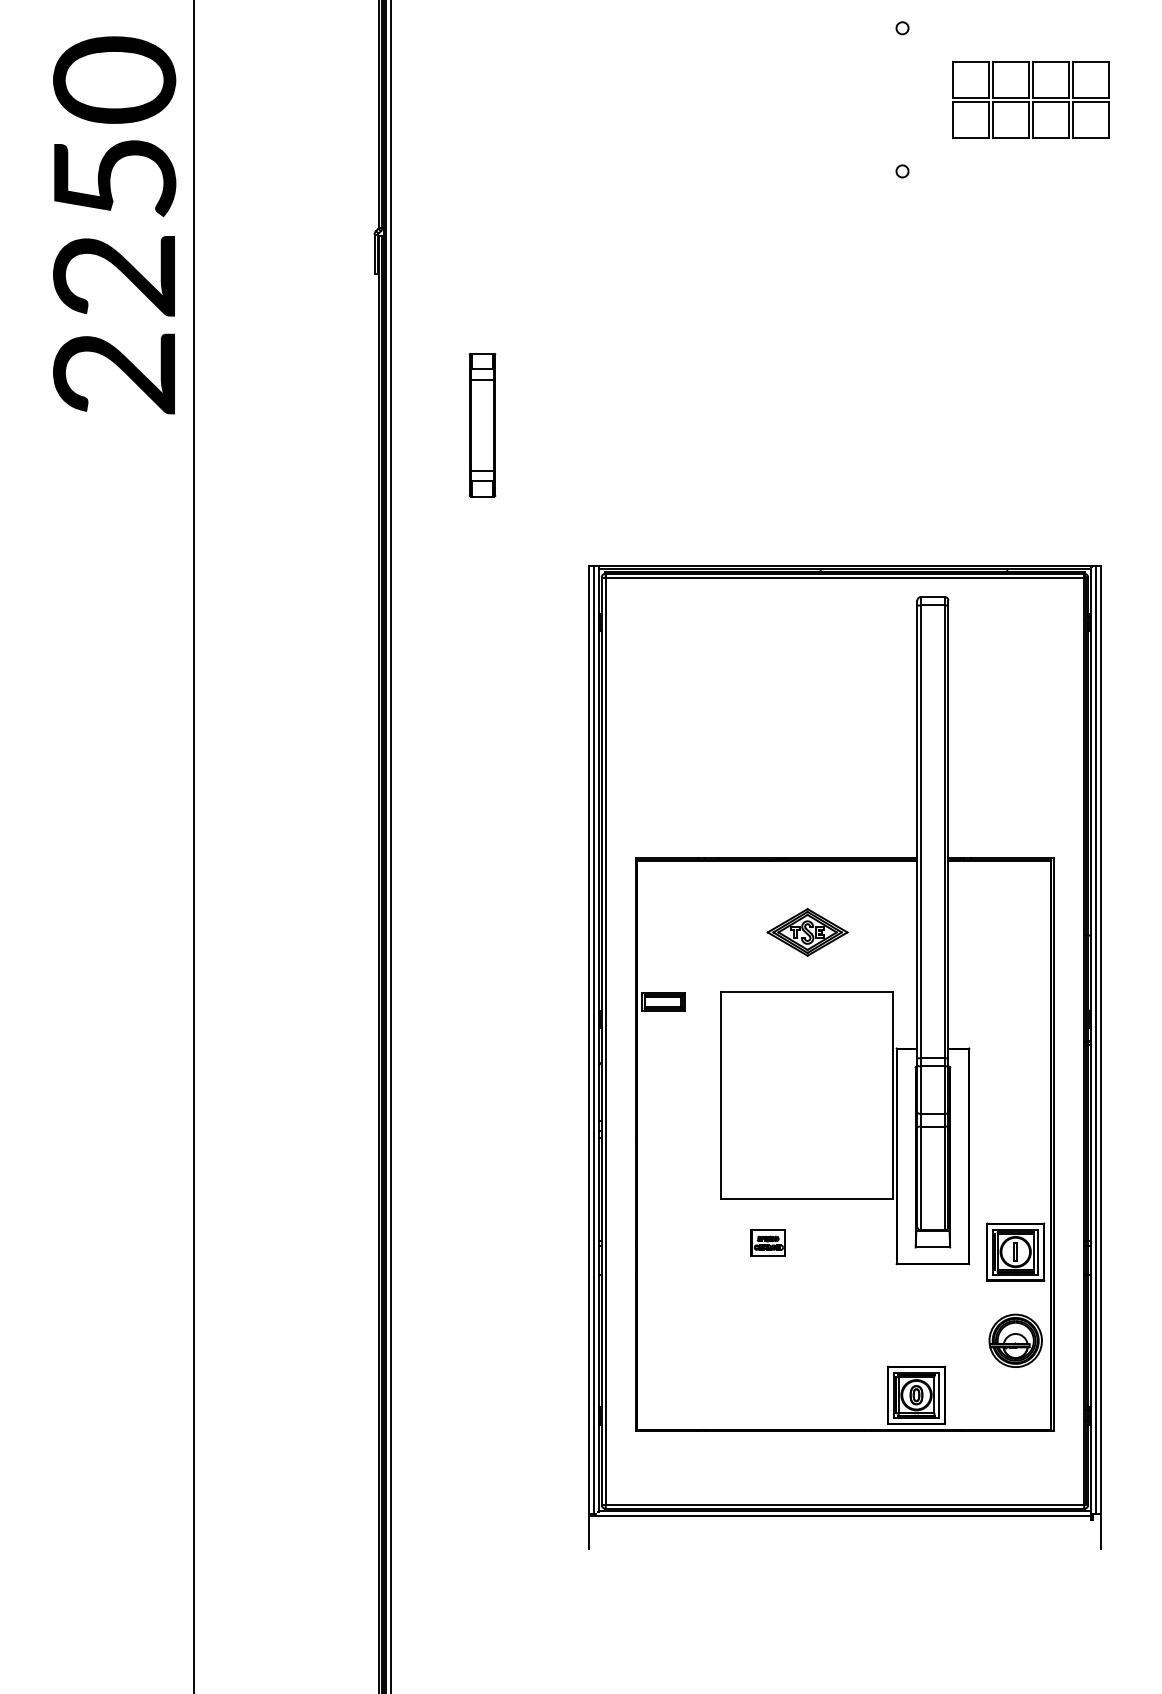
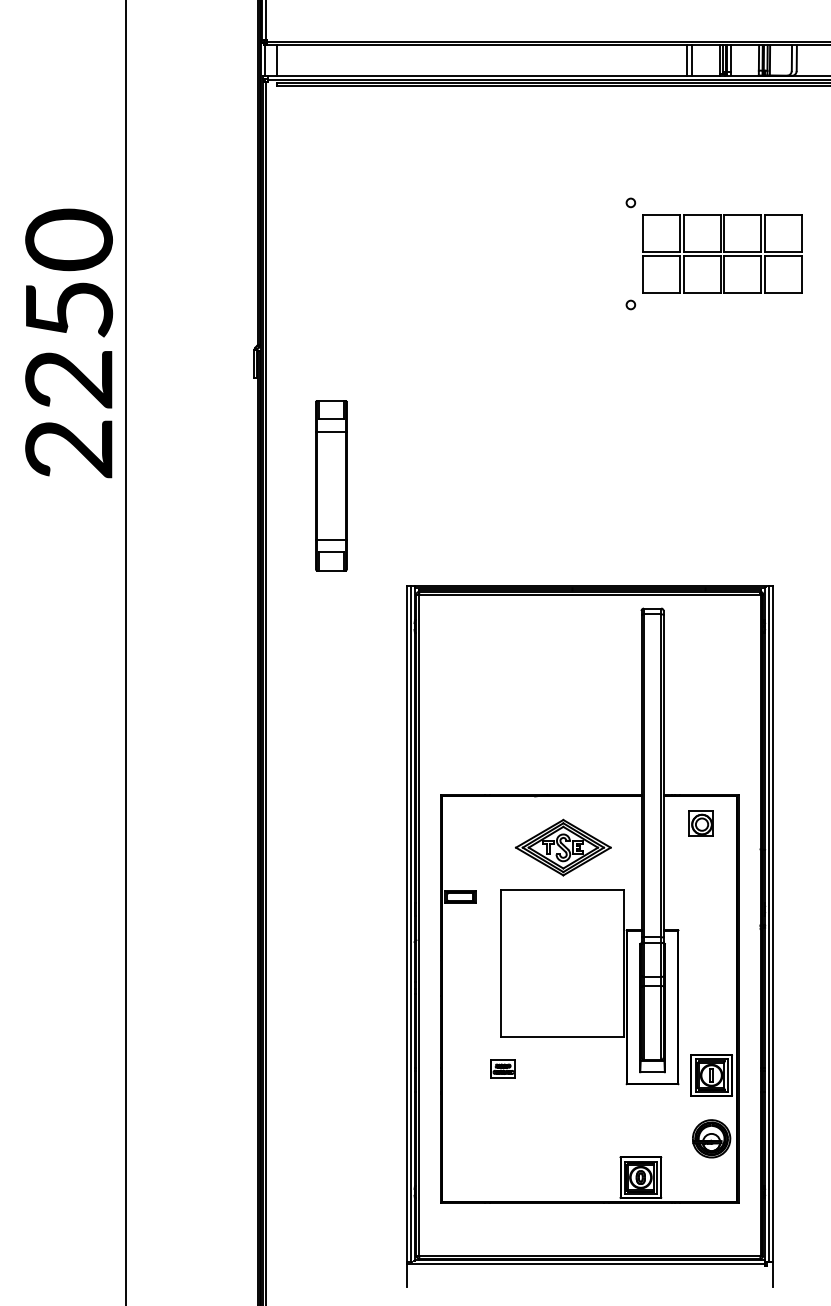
part: (1031, 99) -> (722, 253), size x1.43
part: (482, 424) -> (331, 485), size x1.67
part: (1000, 898) -> (700, 823), added
part: (806, 932) -> (562, 847), size x1.67
part: (767, 1242) -> (502, 1068), moved

